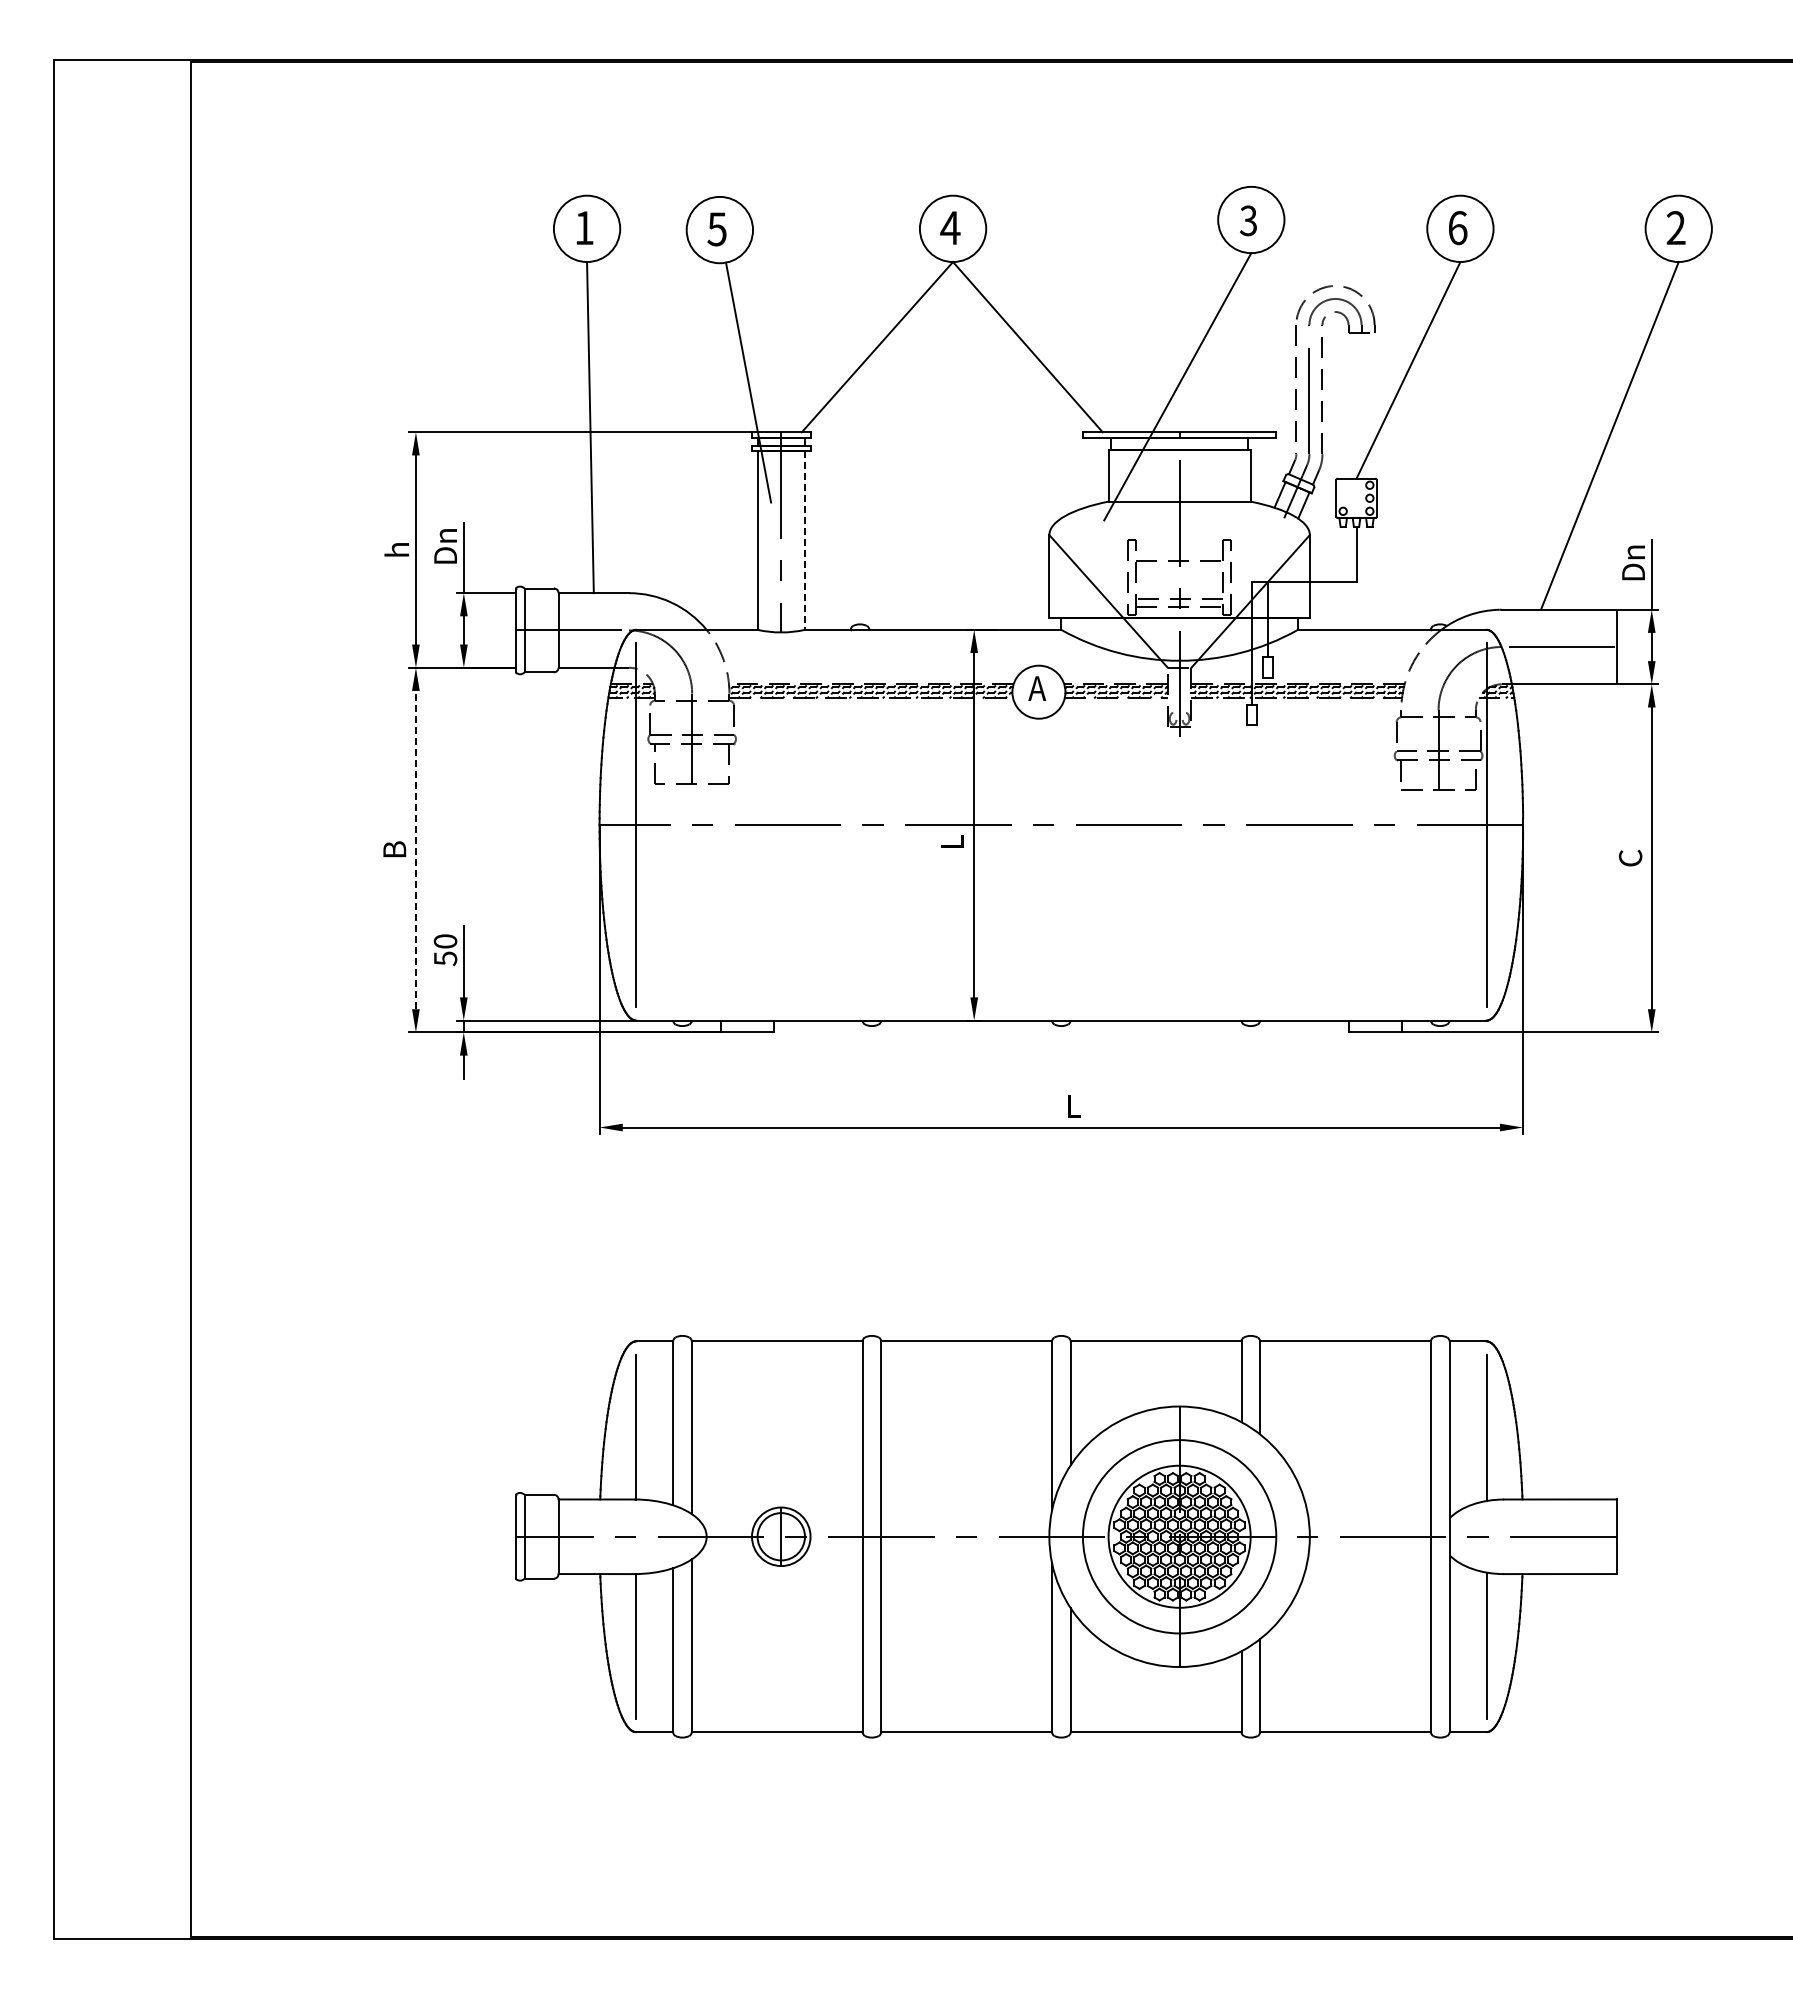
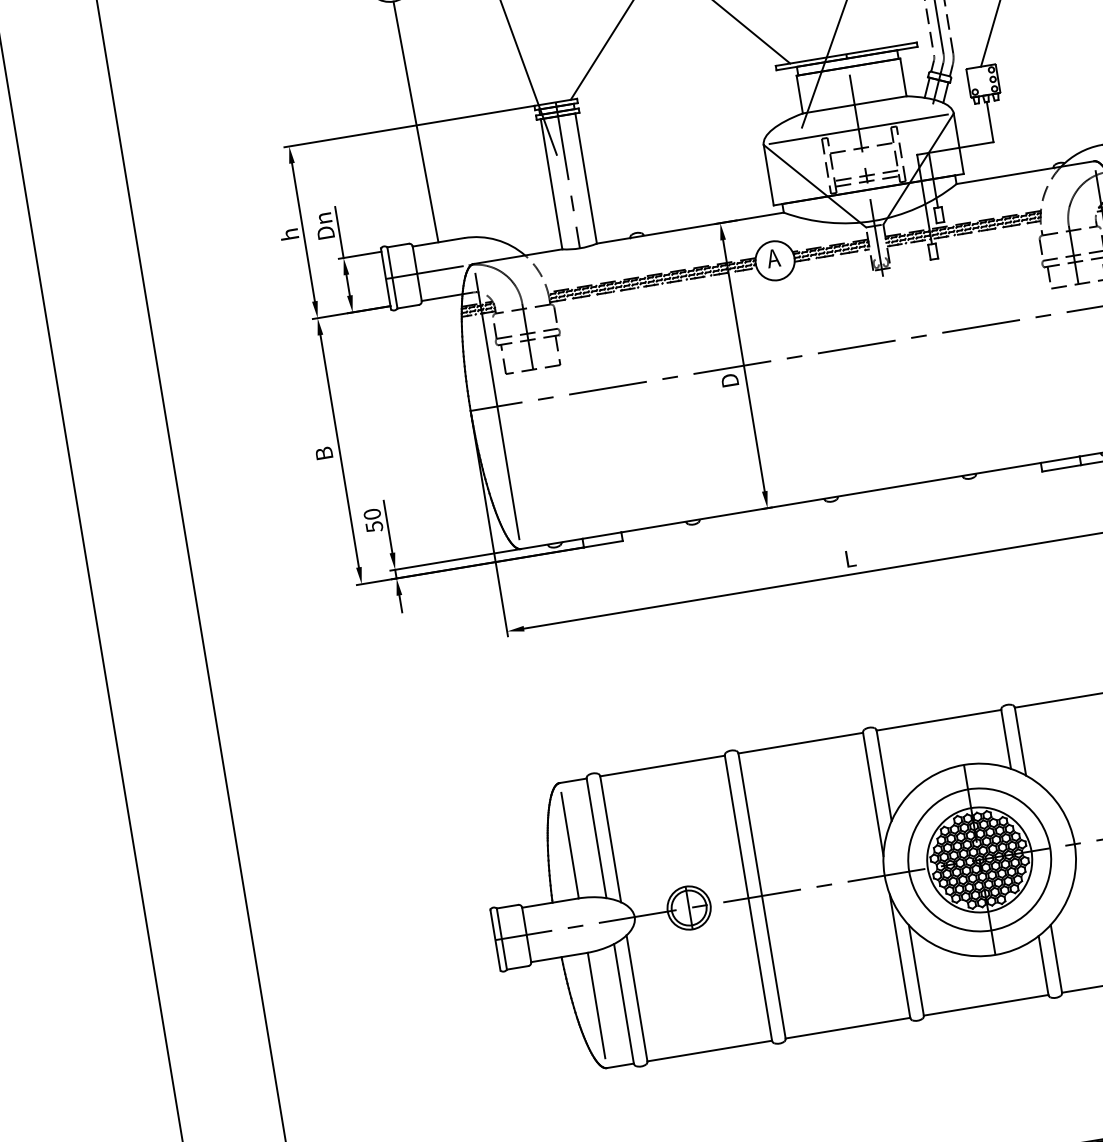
line: (1179, 535) -> (858, 129), added
line: (804, 541) -> (585, 179), dashed -> solid
text: (952, 841) -> (730, 380), L -> D
line: (415, 849) -> (339, 450), dashed -> solid

